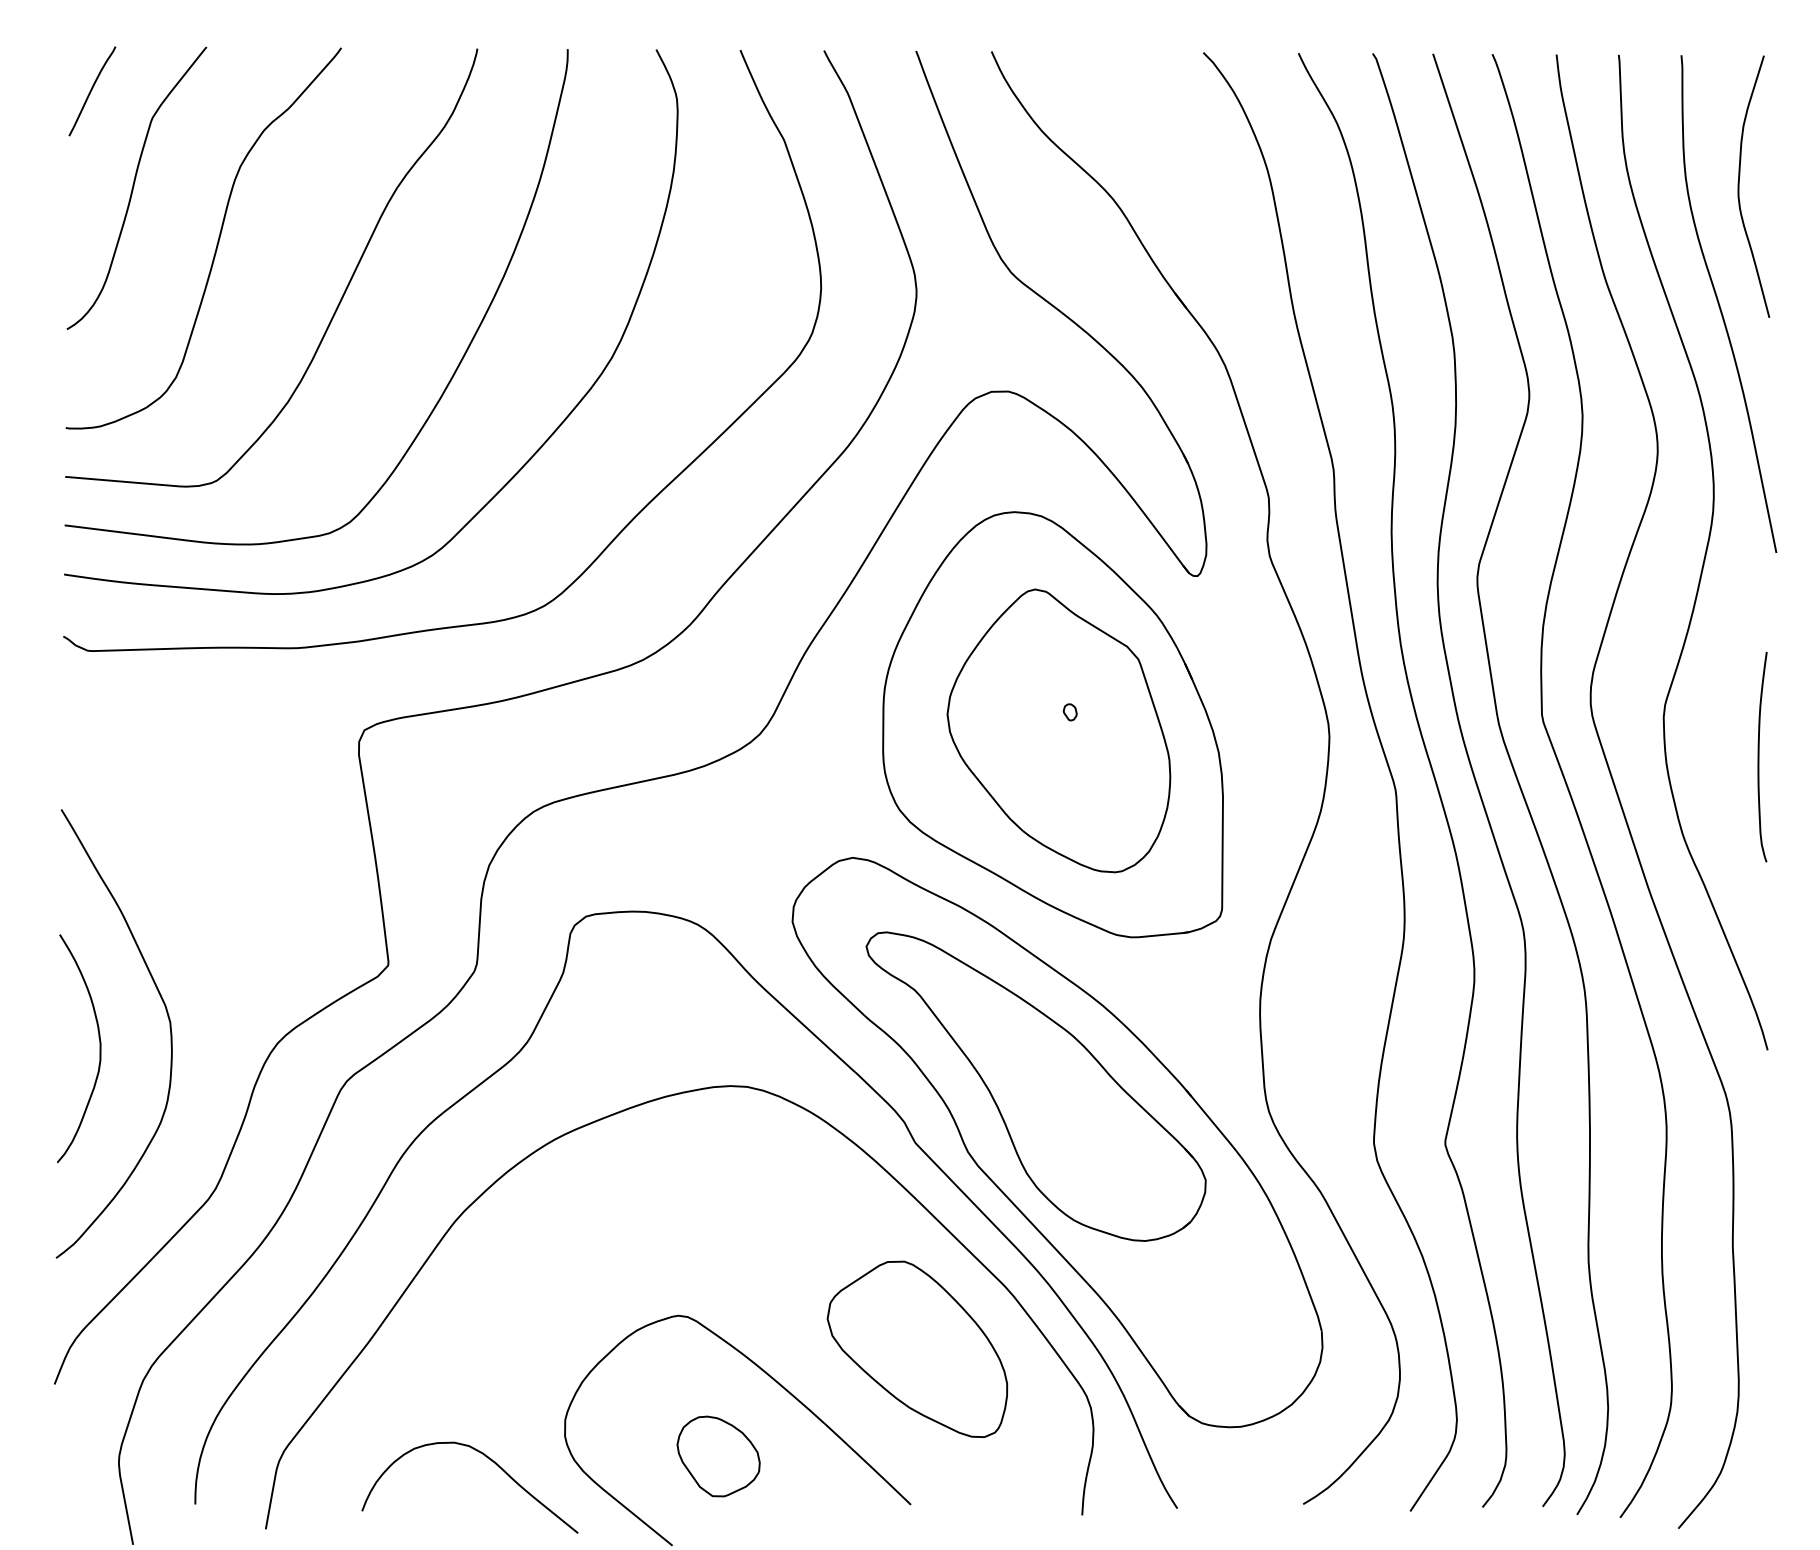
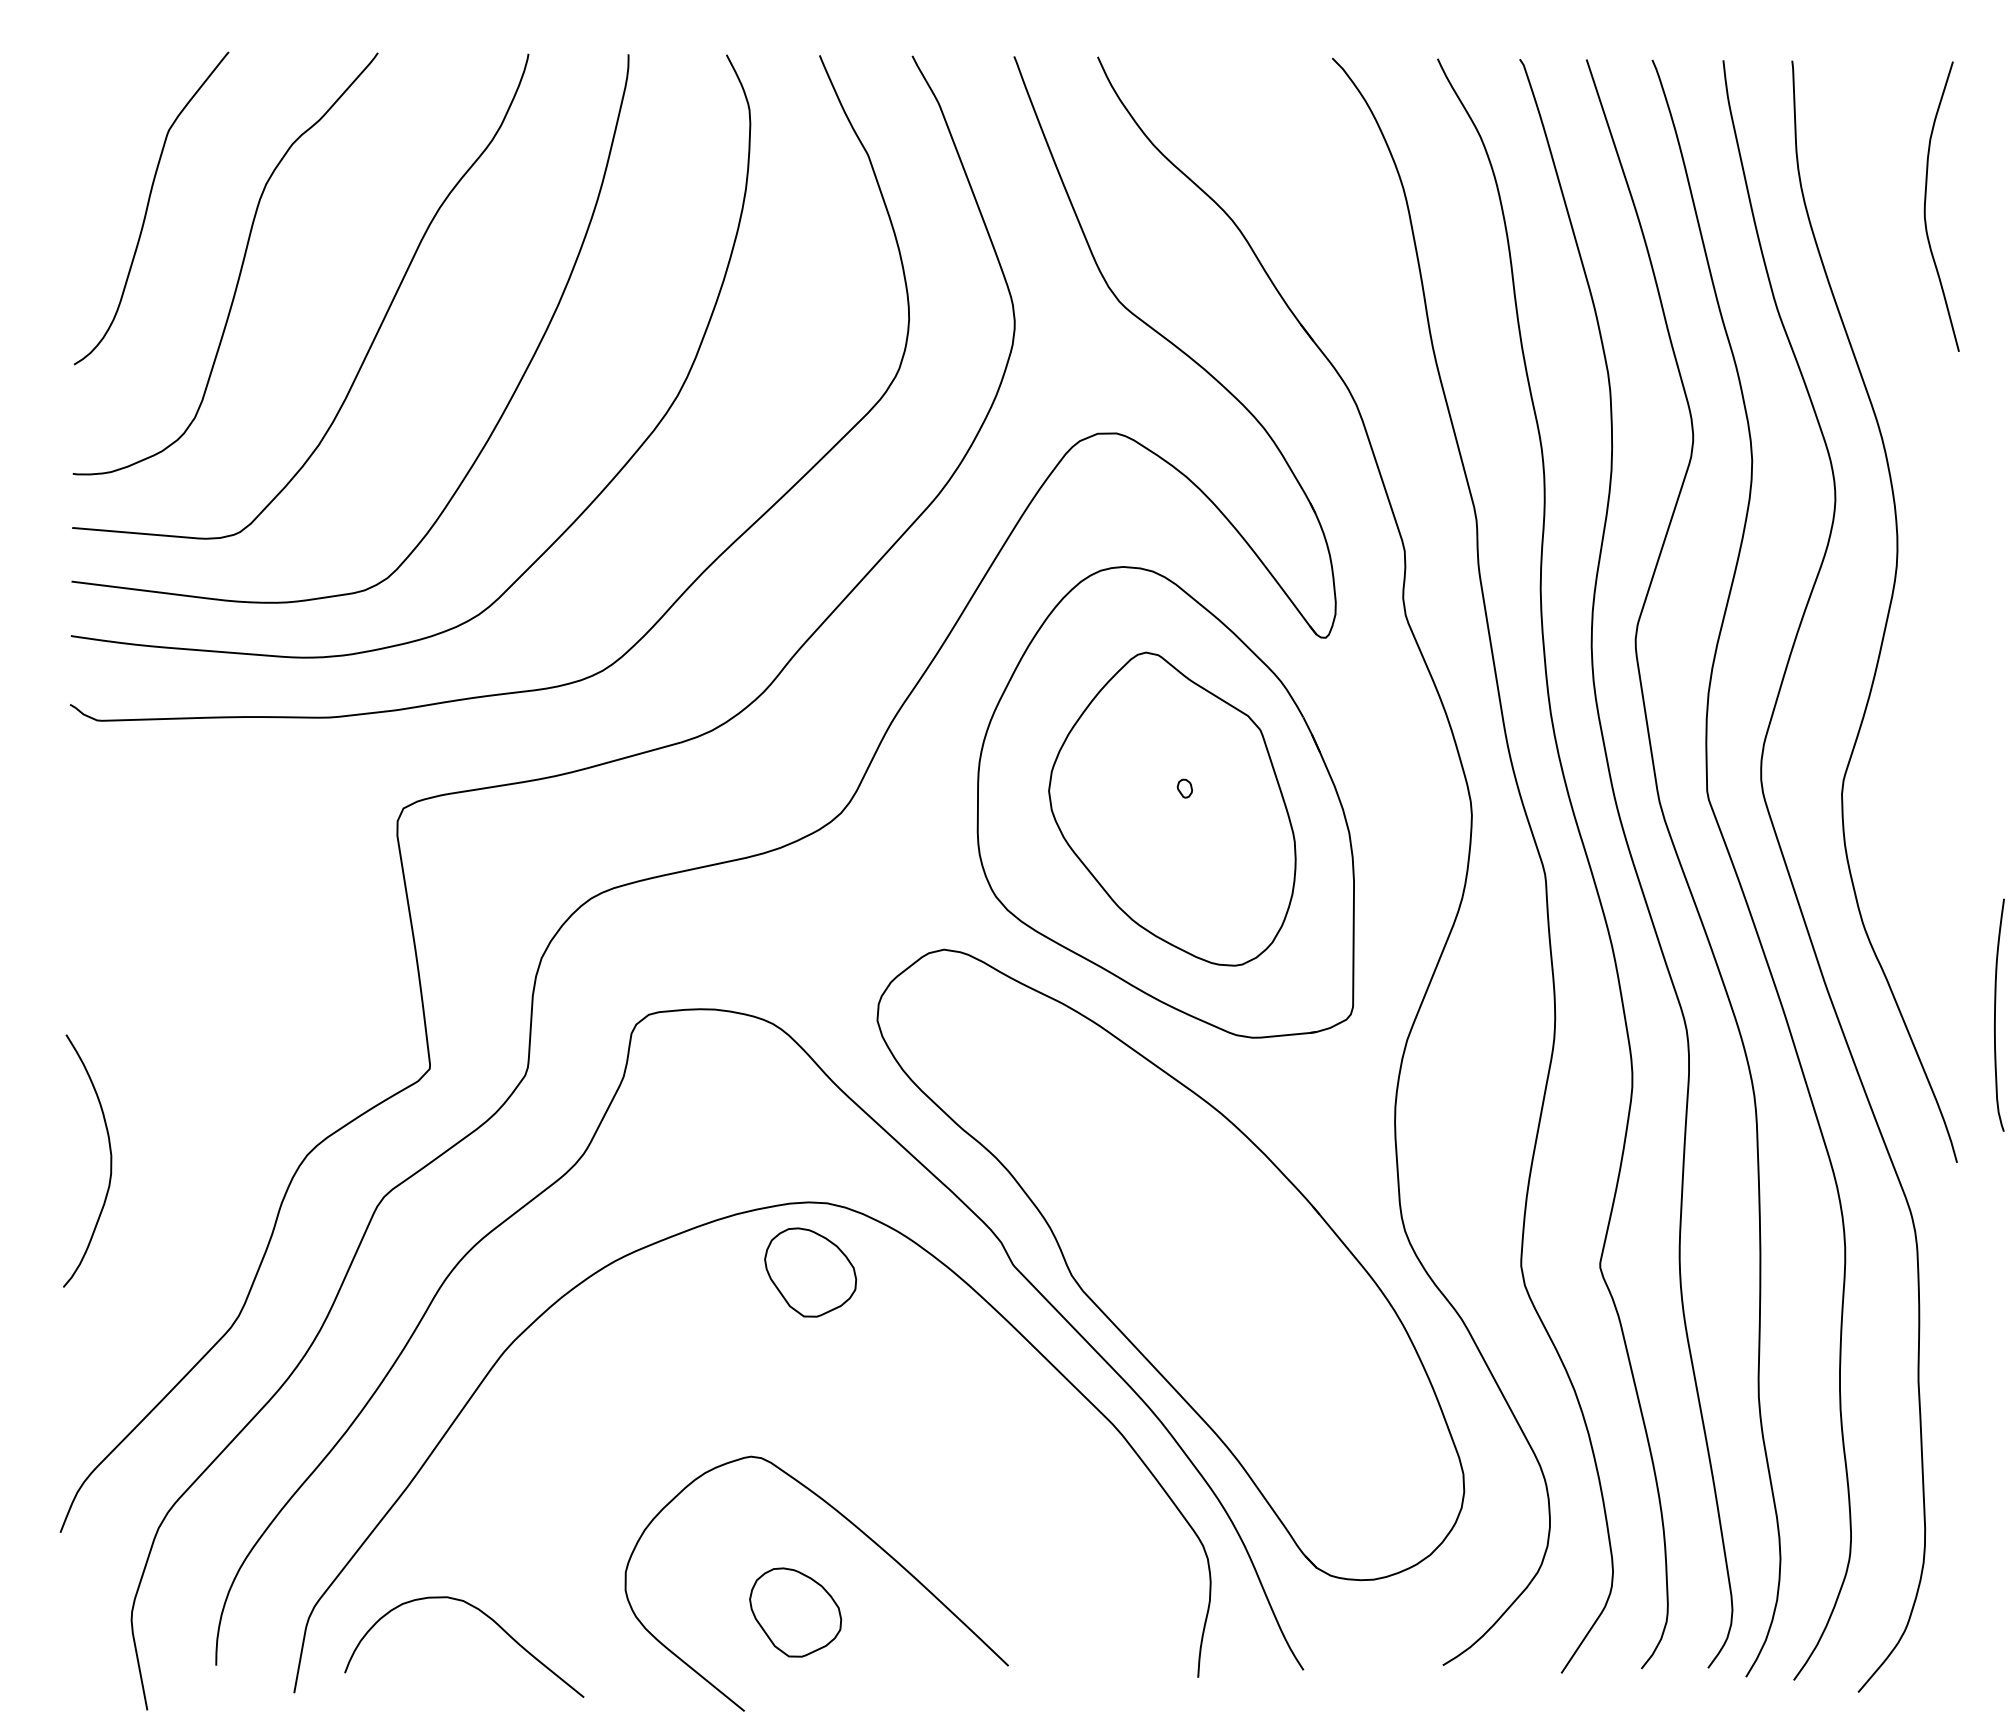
curve: (92, 89) -> (102, 99), removed
curve: (1721, 307) -> (1905, 340), removed
curve: (1759, 756) -> (1995, 1014), moved
curve: (169, 1024) -> (187, 1134), removed
part: (1035, 1086) -> (1146, 1202), removed
part: (732, 1149) -> (810, 1272), added
part: (917, 1348) -> (1015, 1493), removed
curve: (490, 1460) -> (487, 1617), moved

